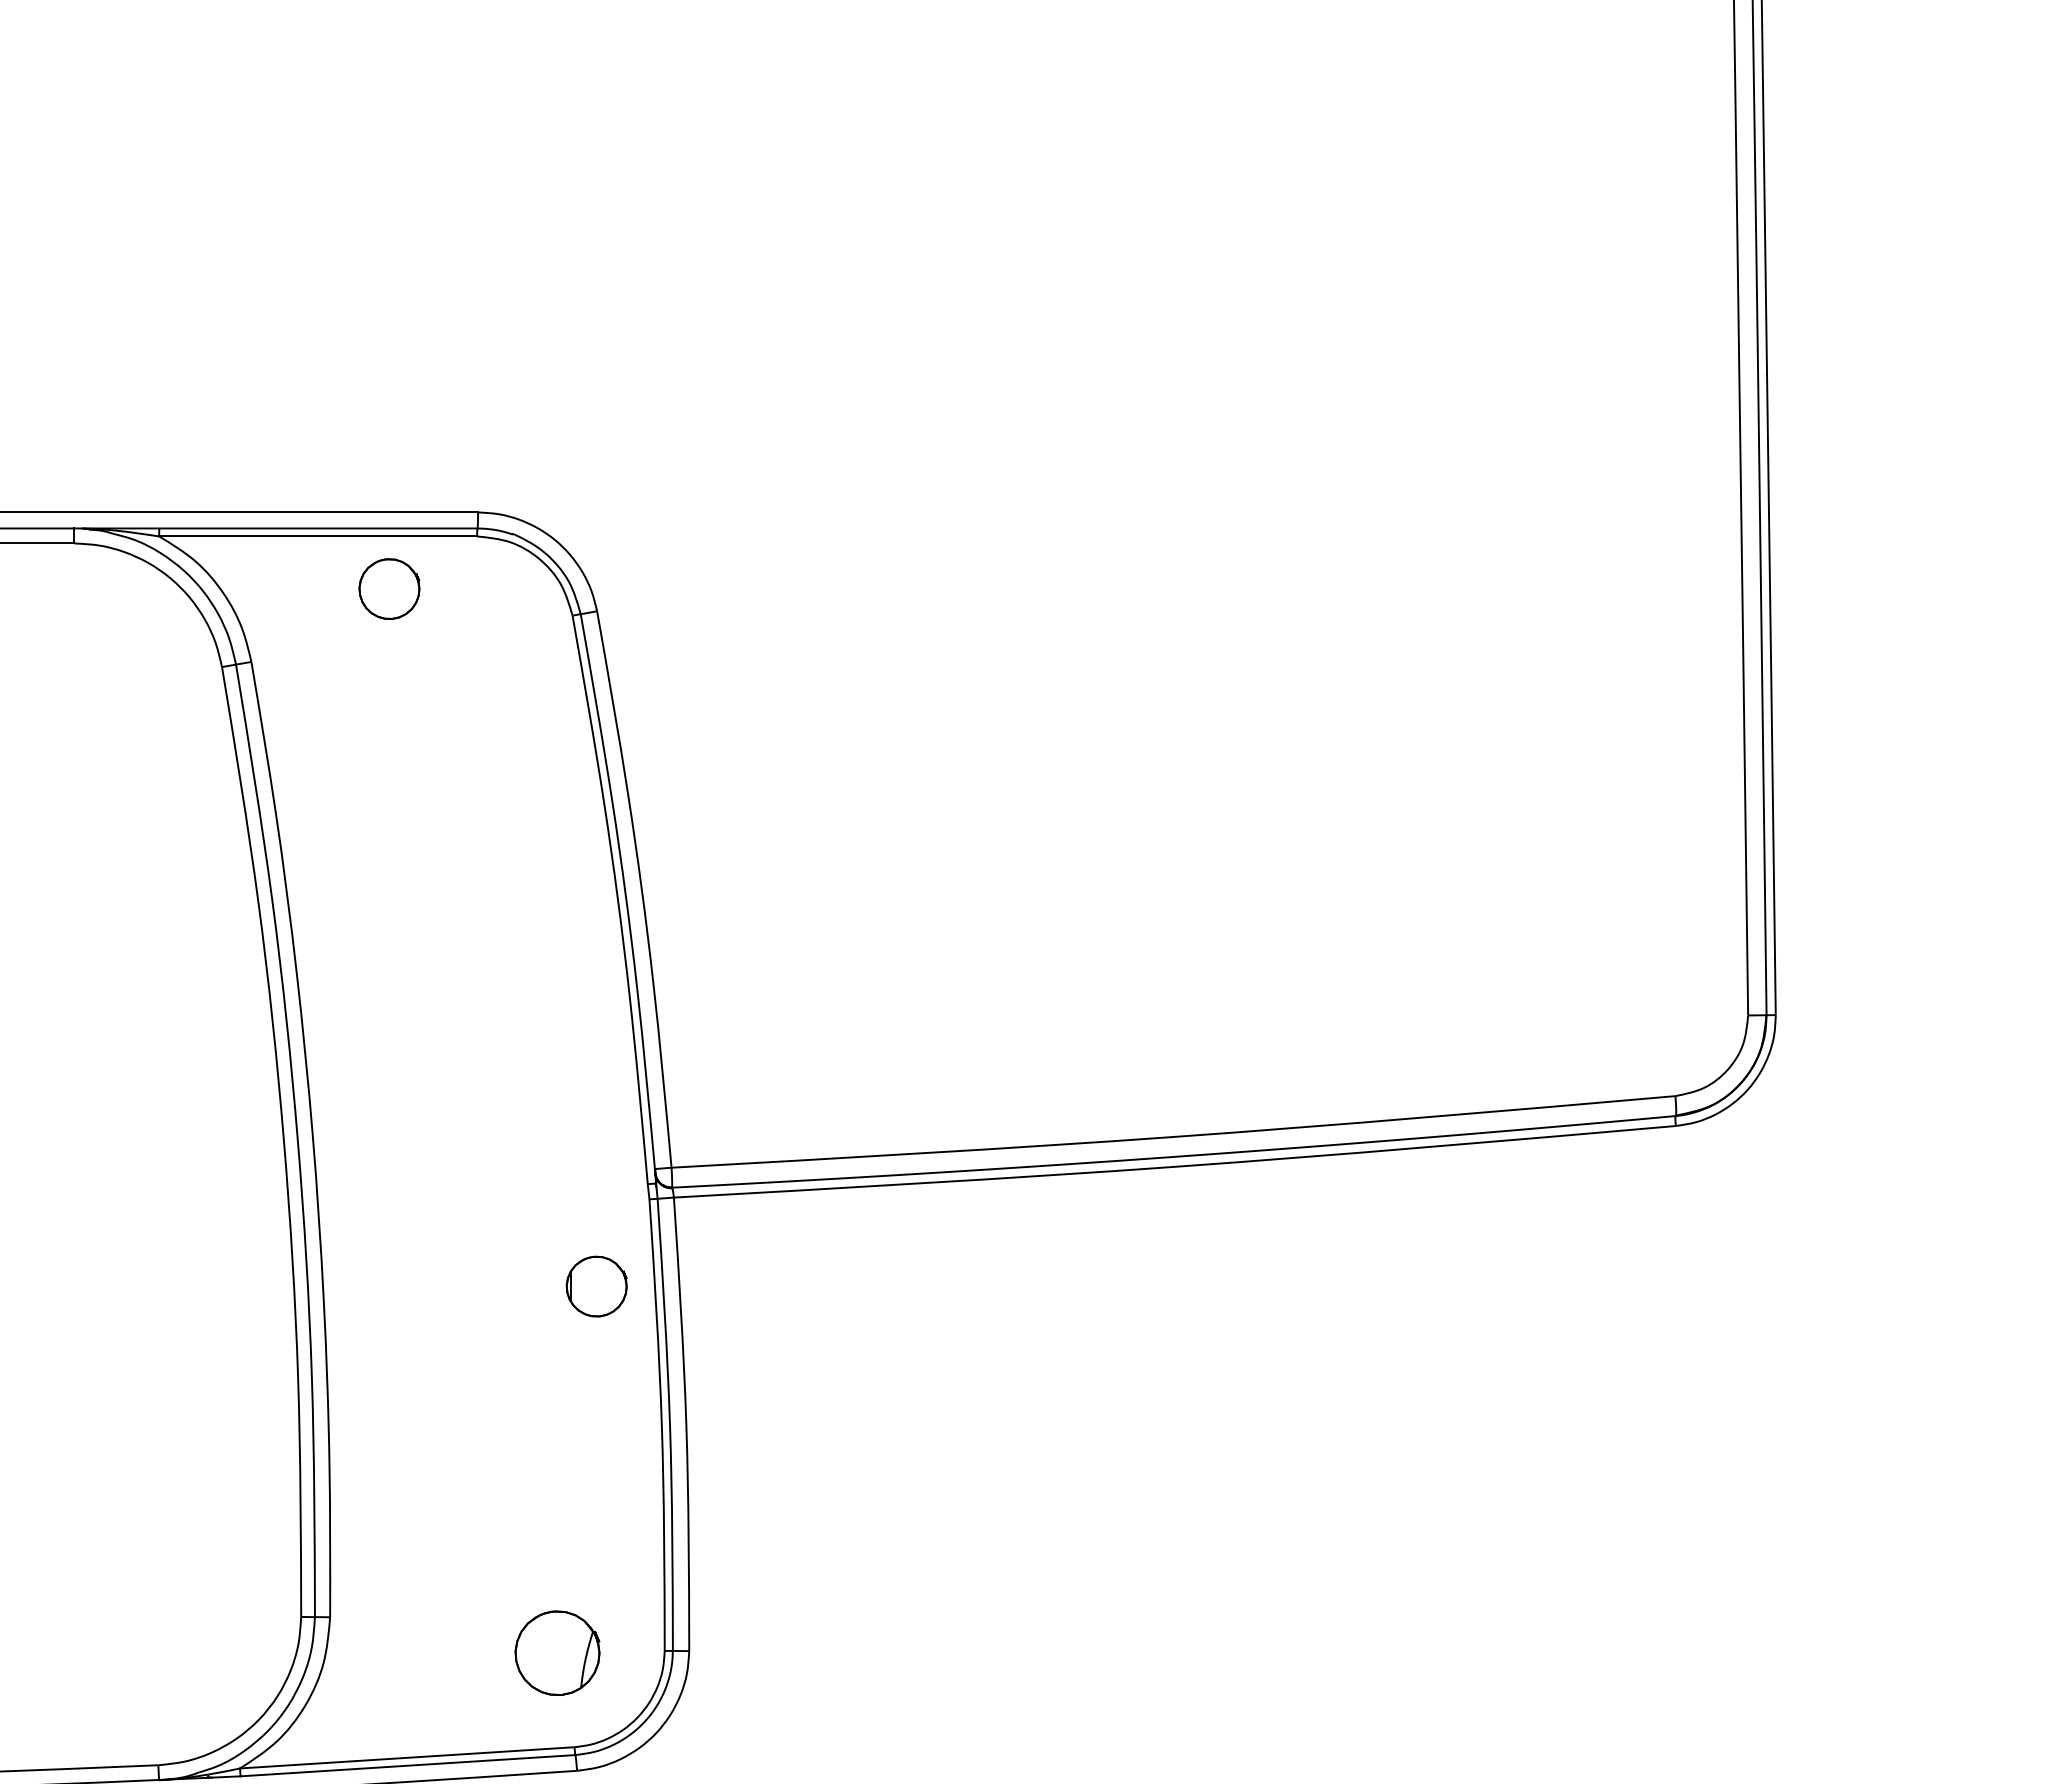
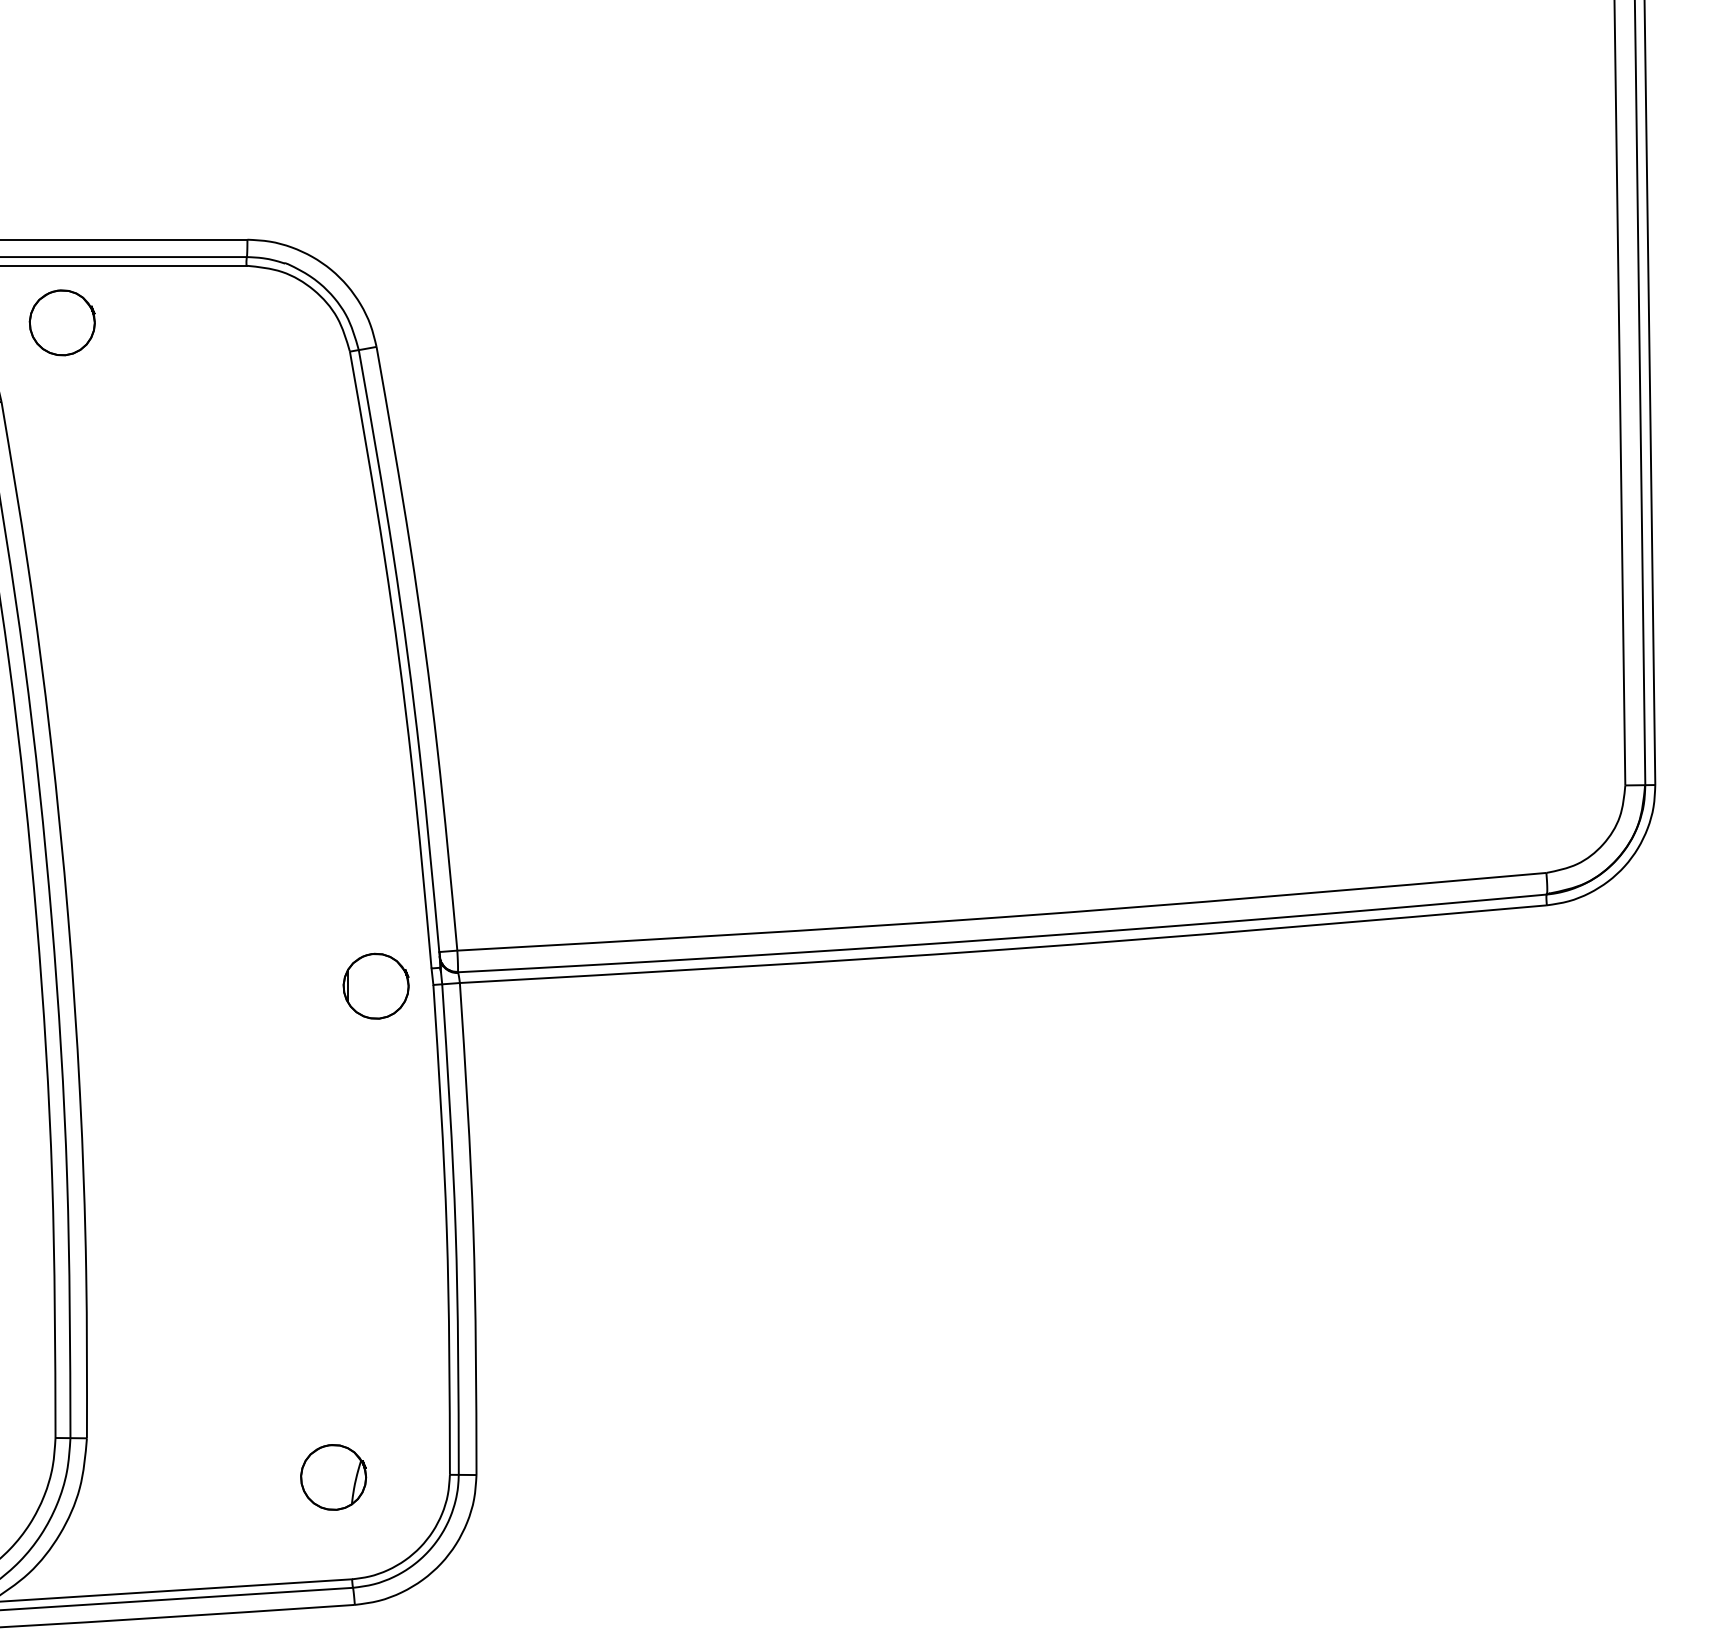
part: (389, 588) -> (62, 322), moved
part: (596, 1286) -> (375, 986), moved
part: (557, 1653) -> (333, 1477), size x0.71

